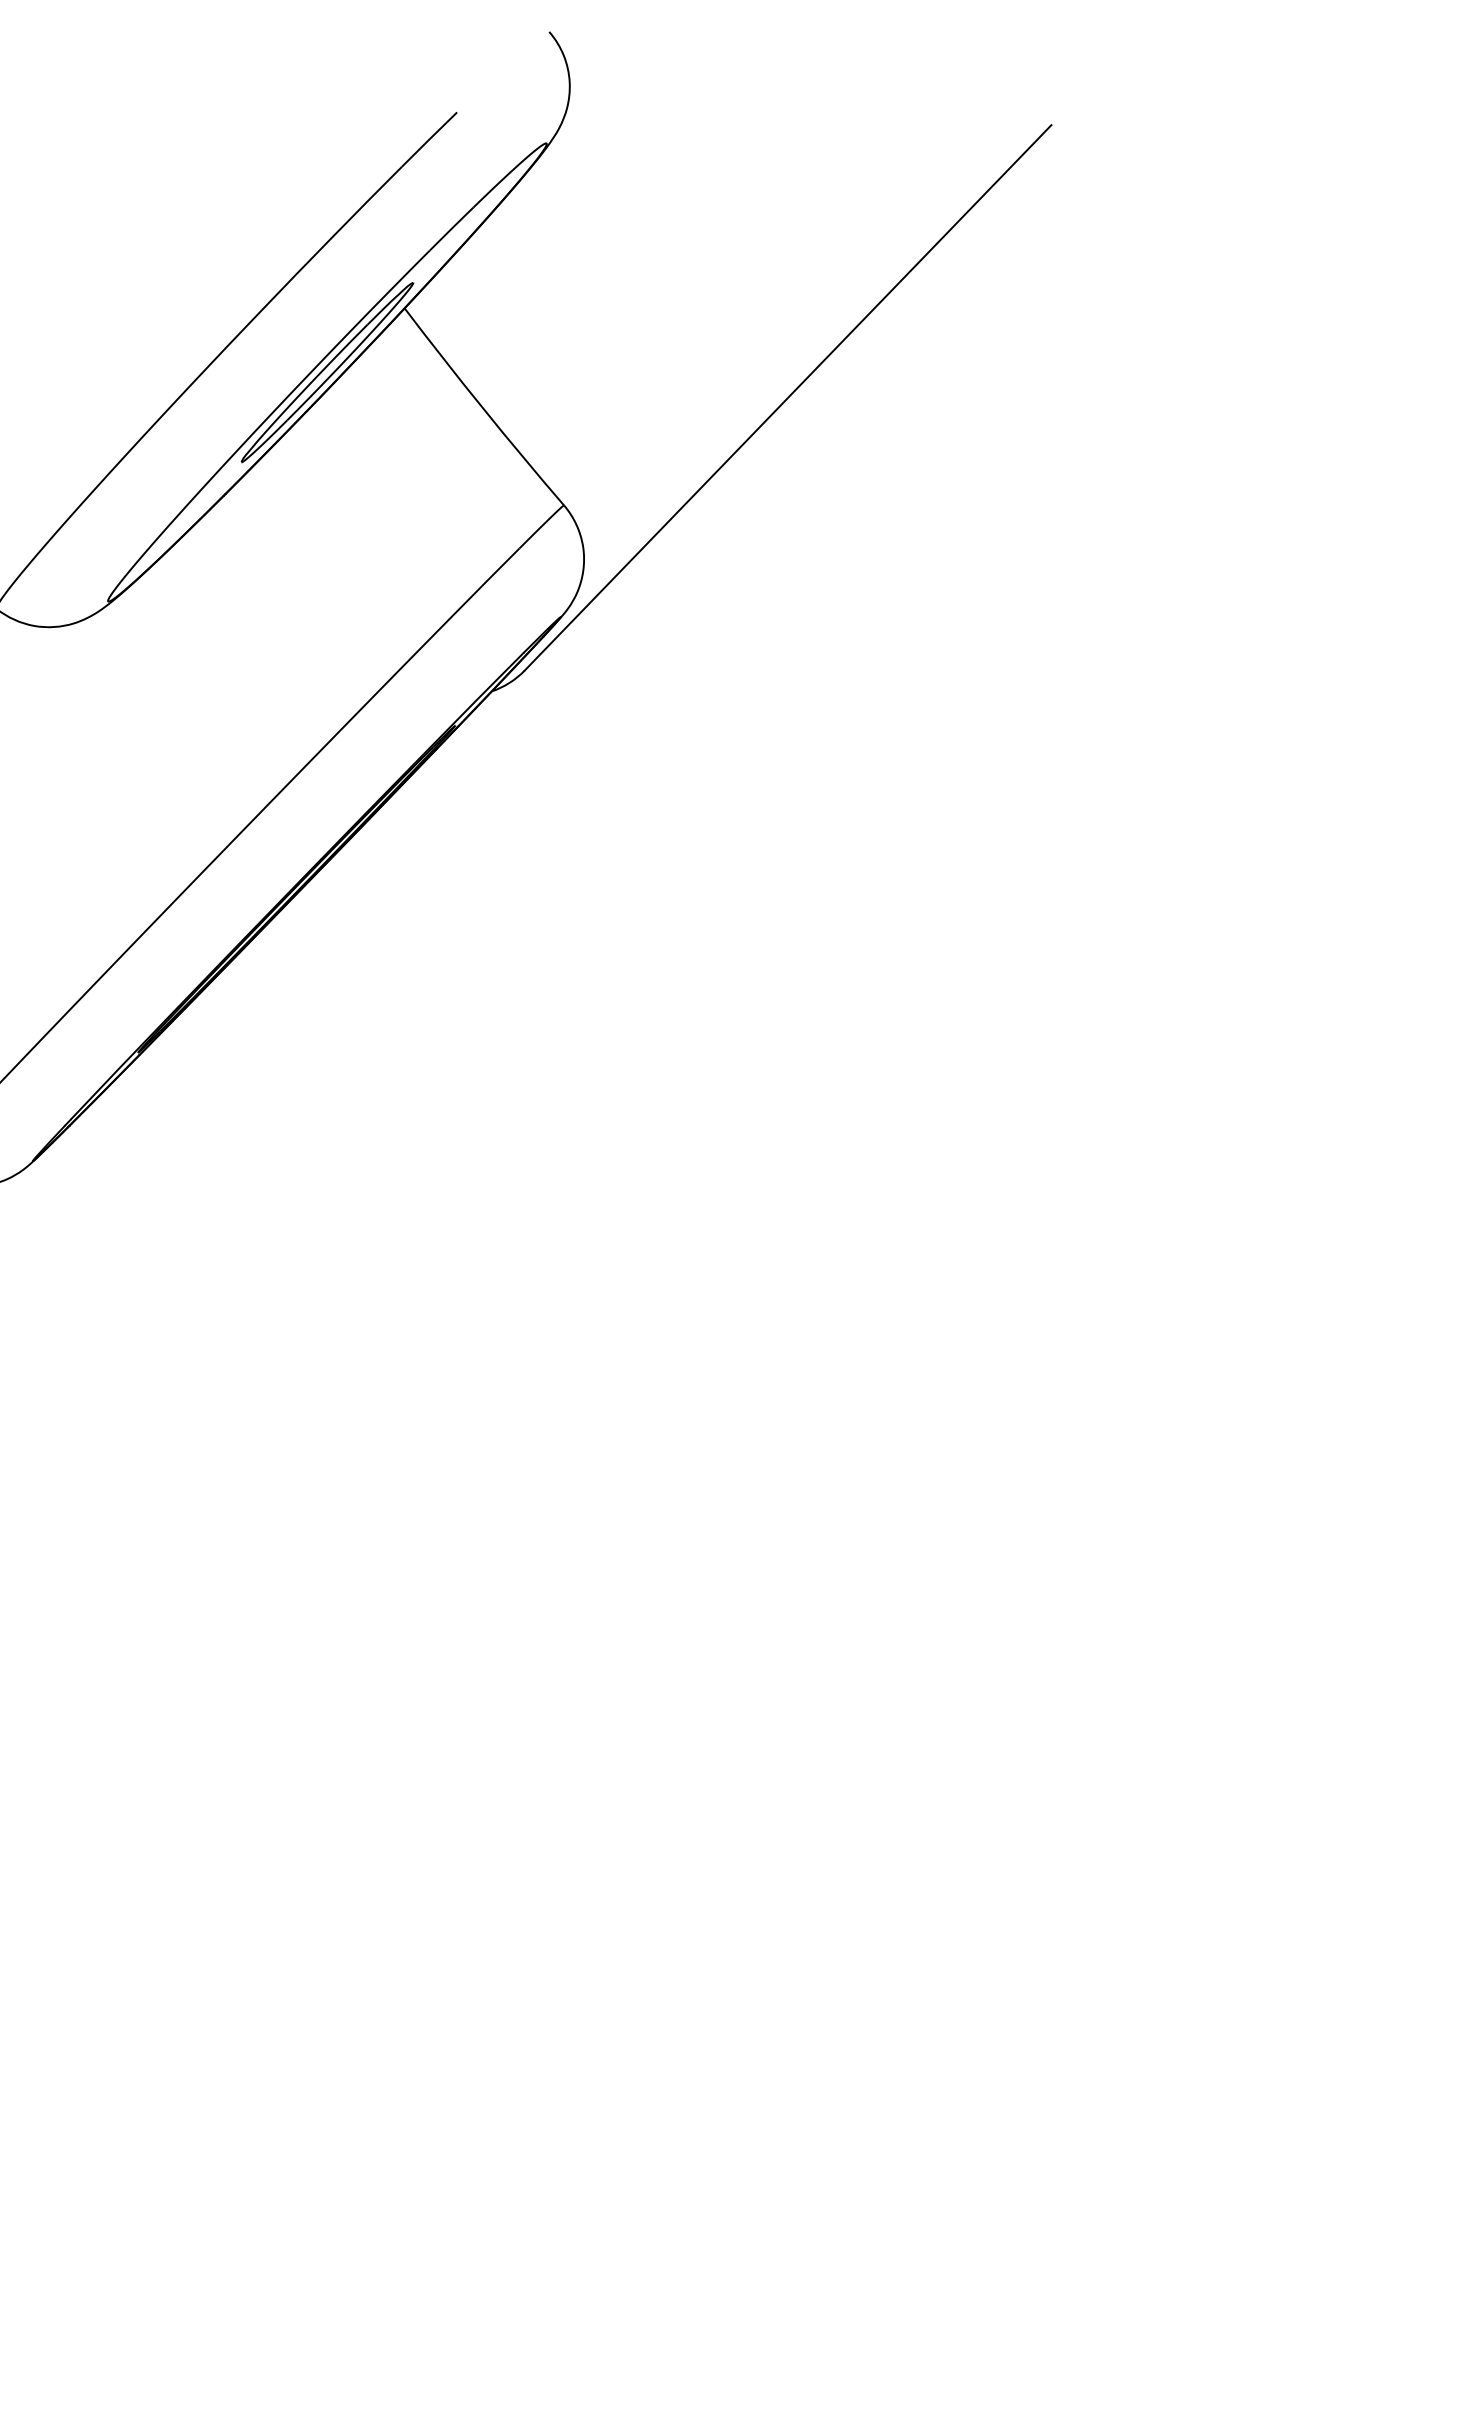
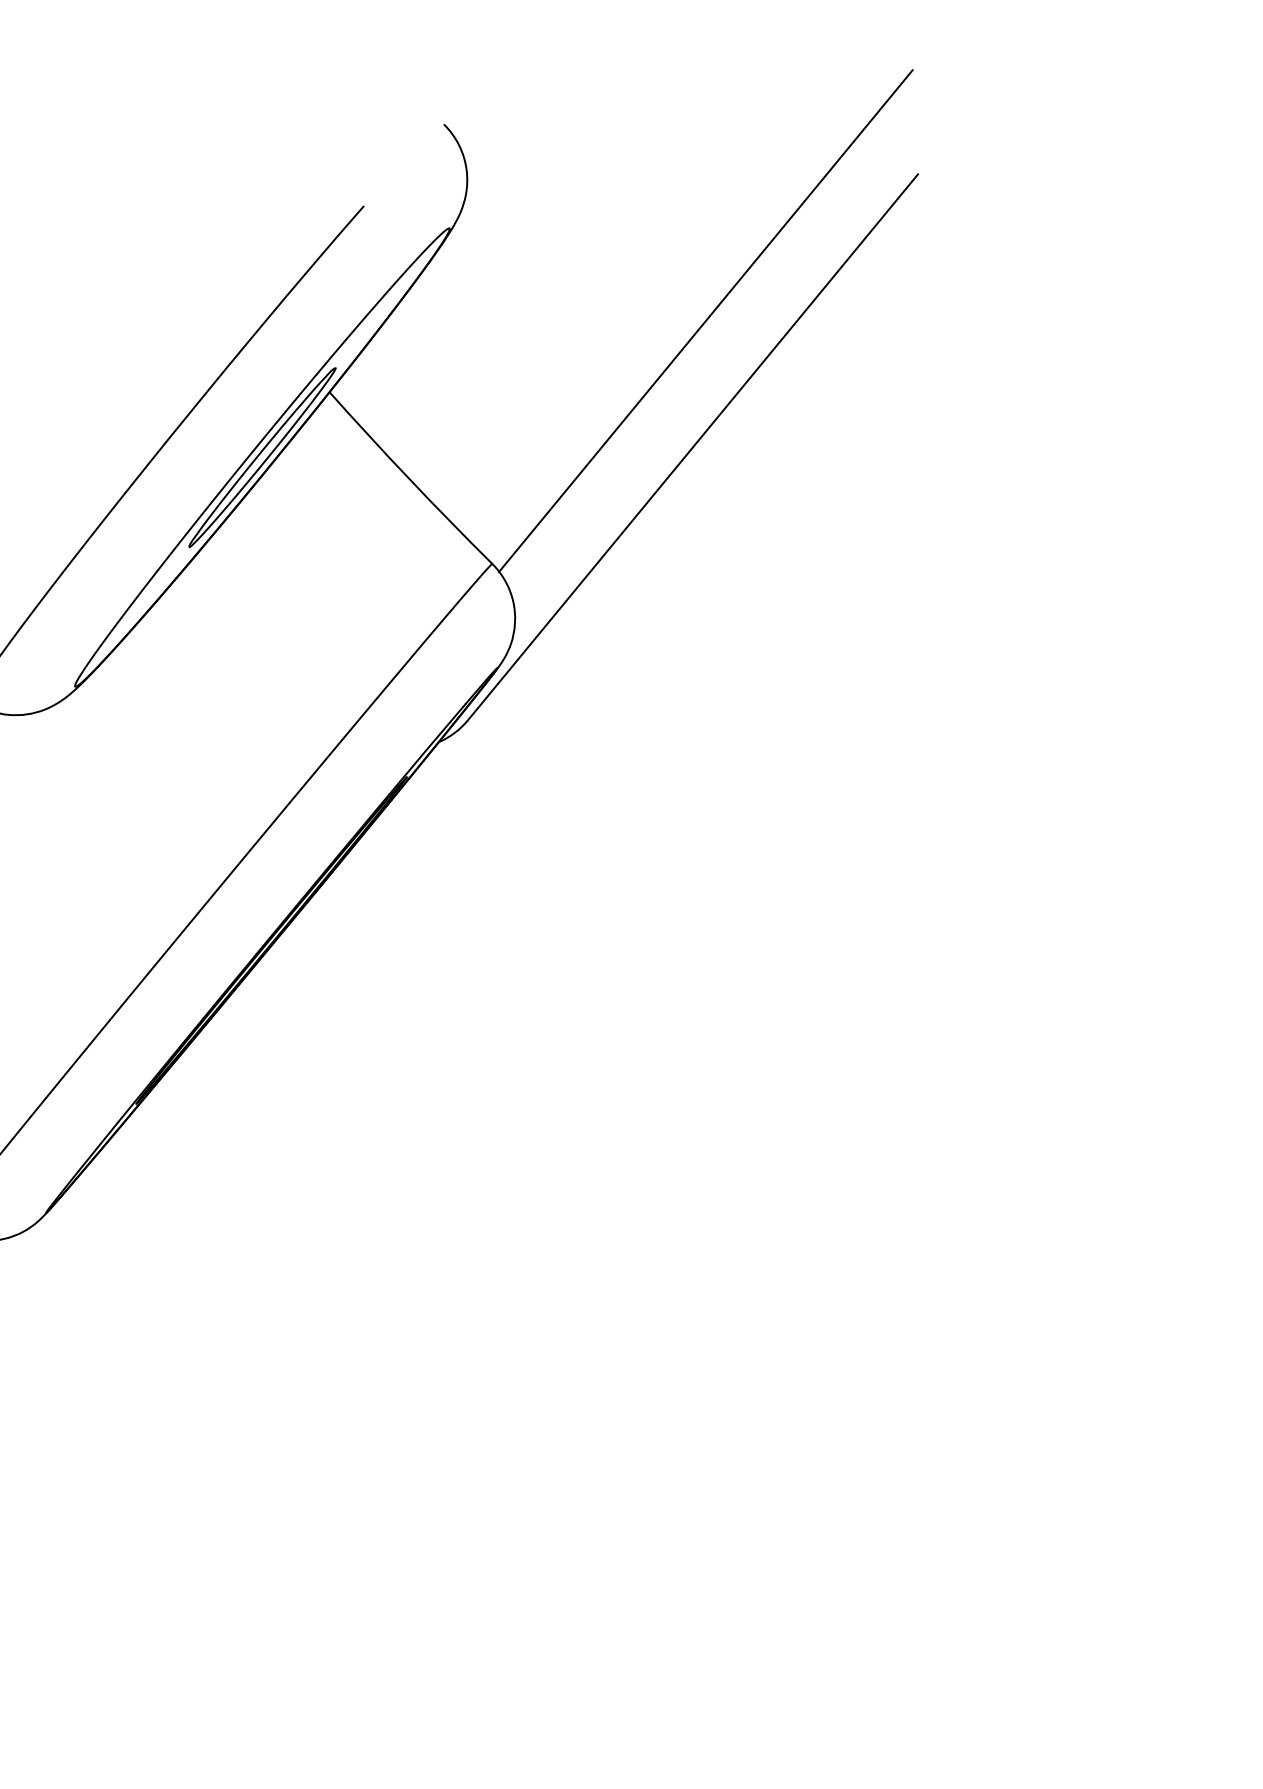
line: (812, 263) -> (705, 320), added

